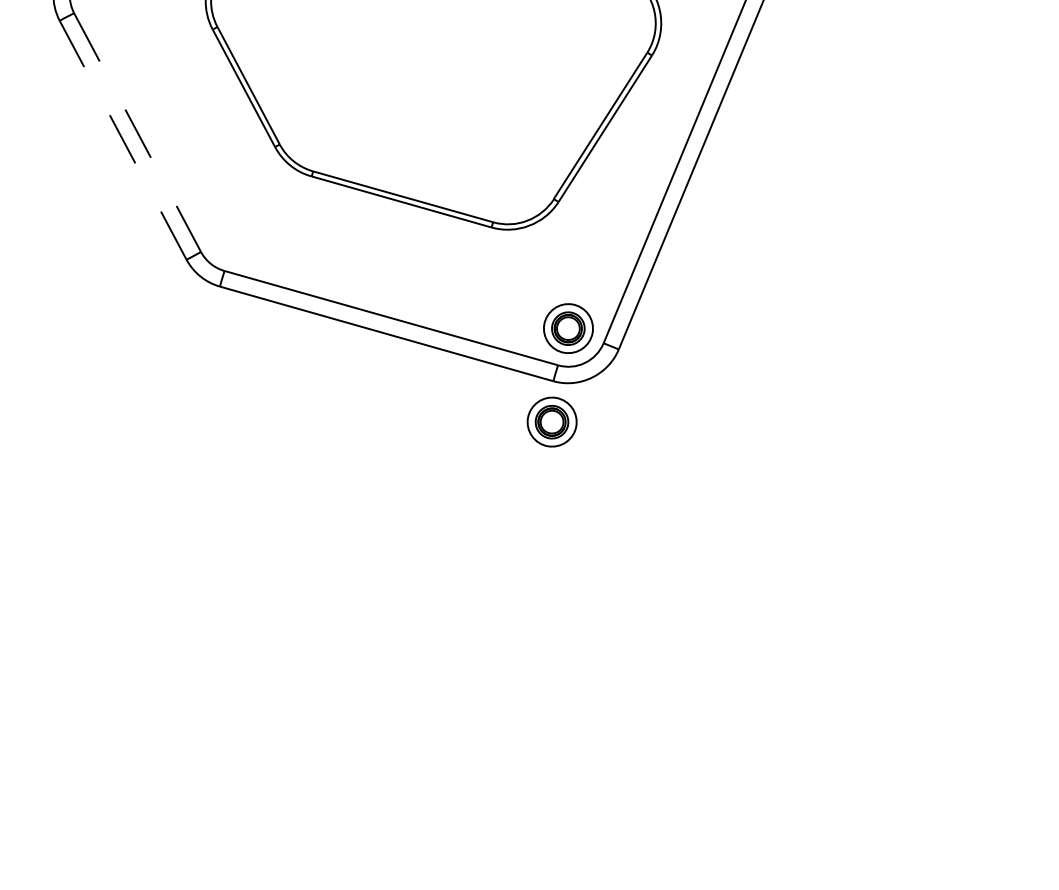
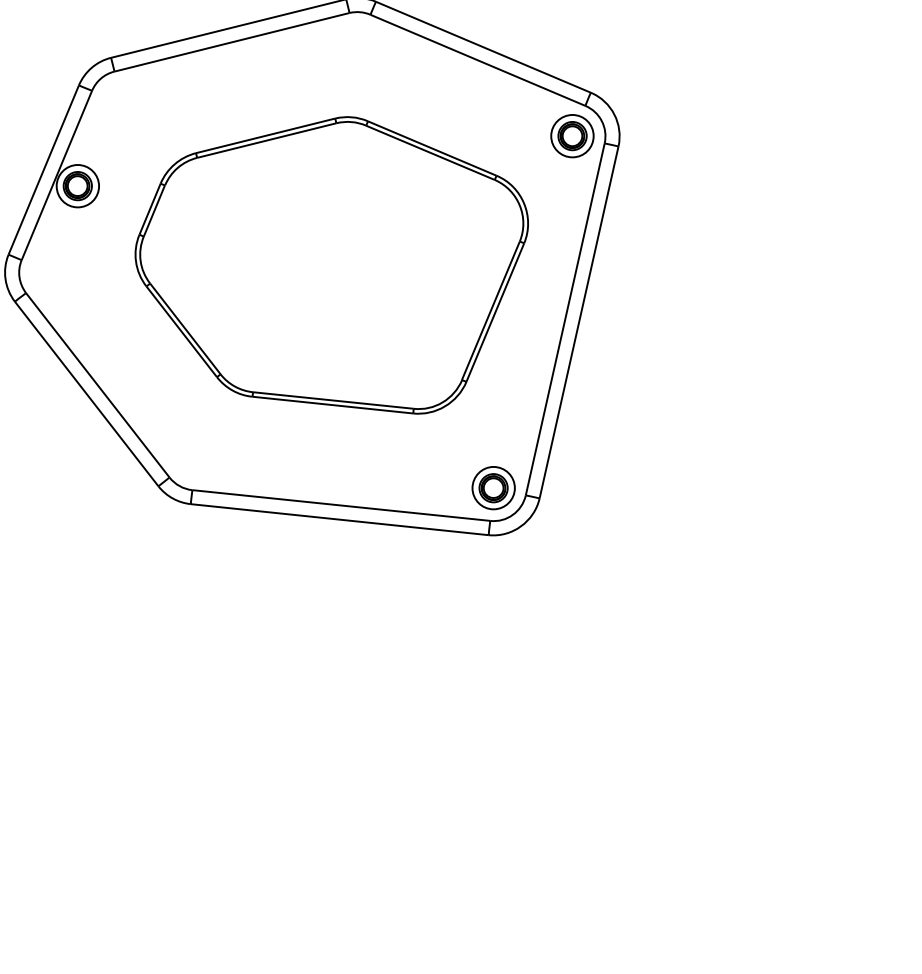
line: (137, 132) -> (97, 385), dashed -> solid
line: (122, 140) -> (86, 394), dashed -> solid
part: (551, 422) -> (493, 570), removed

